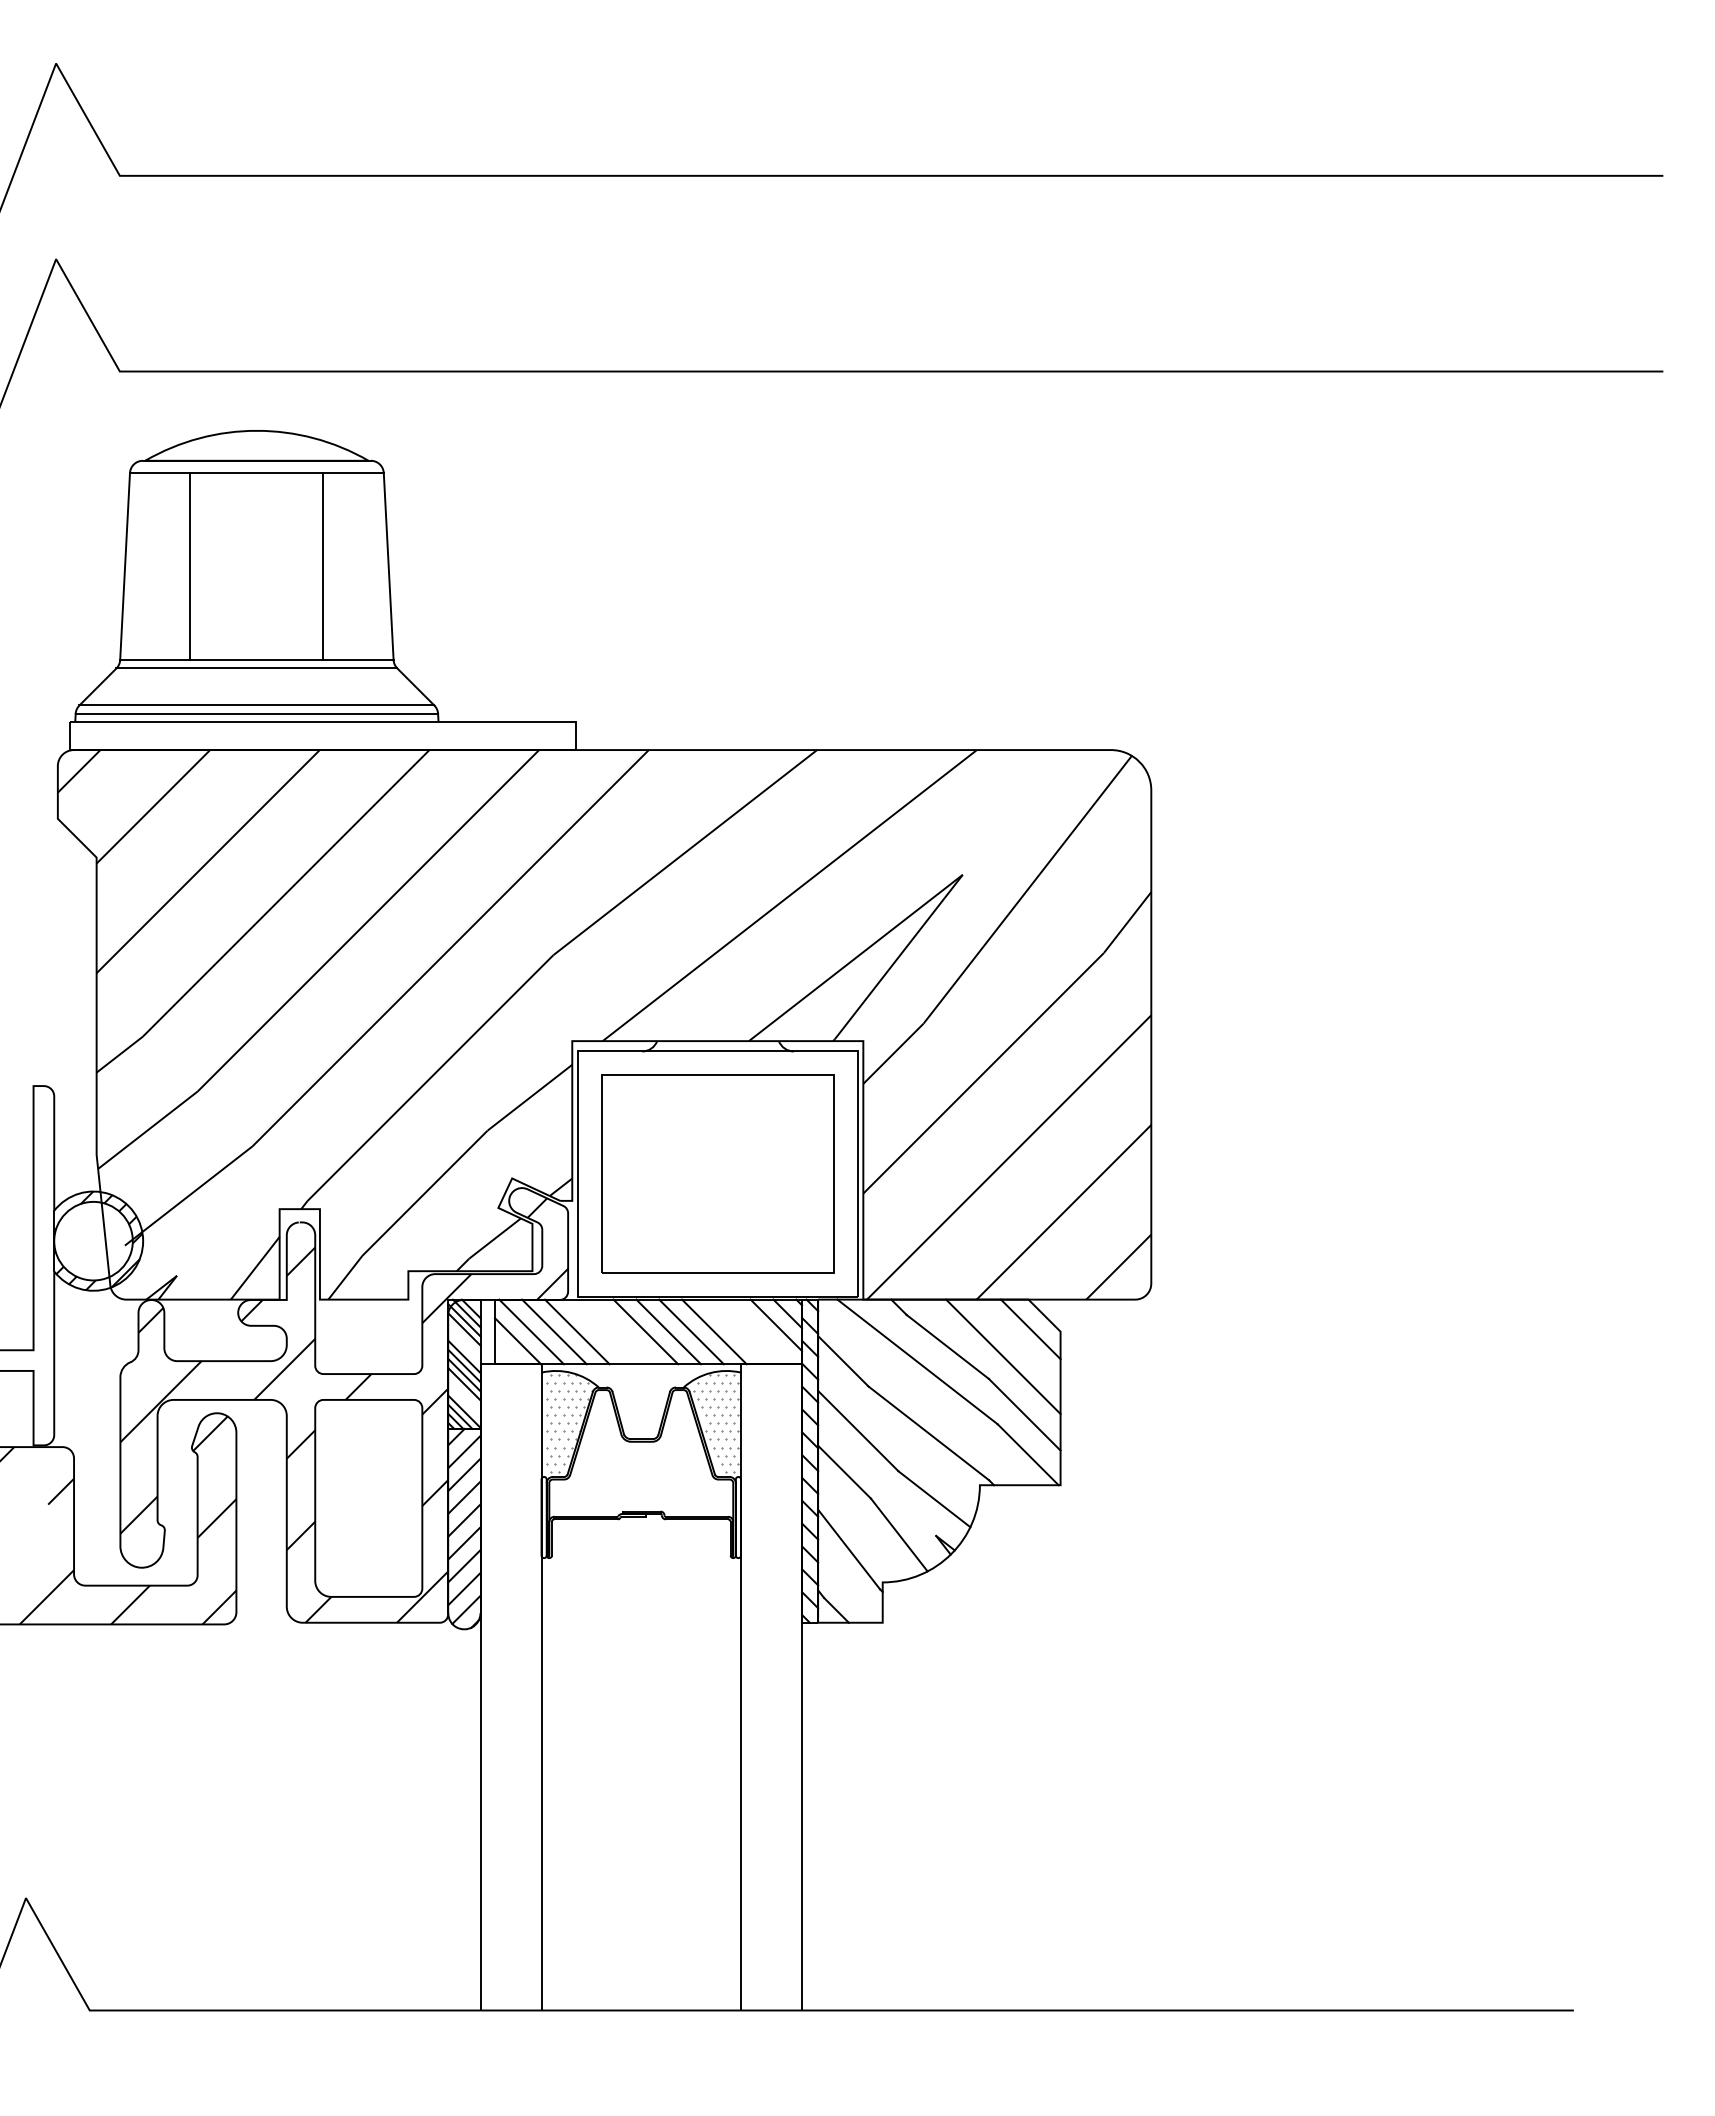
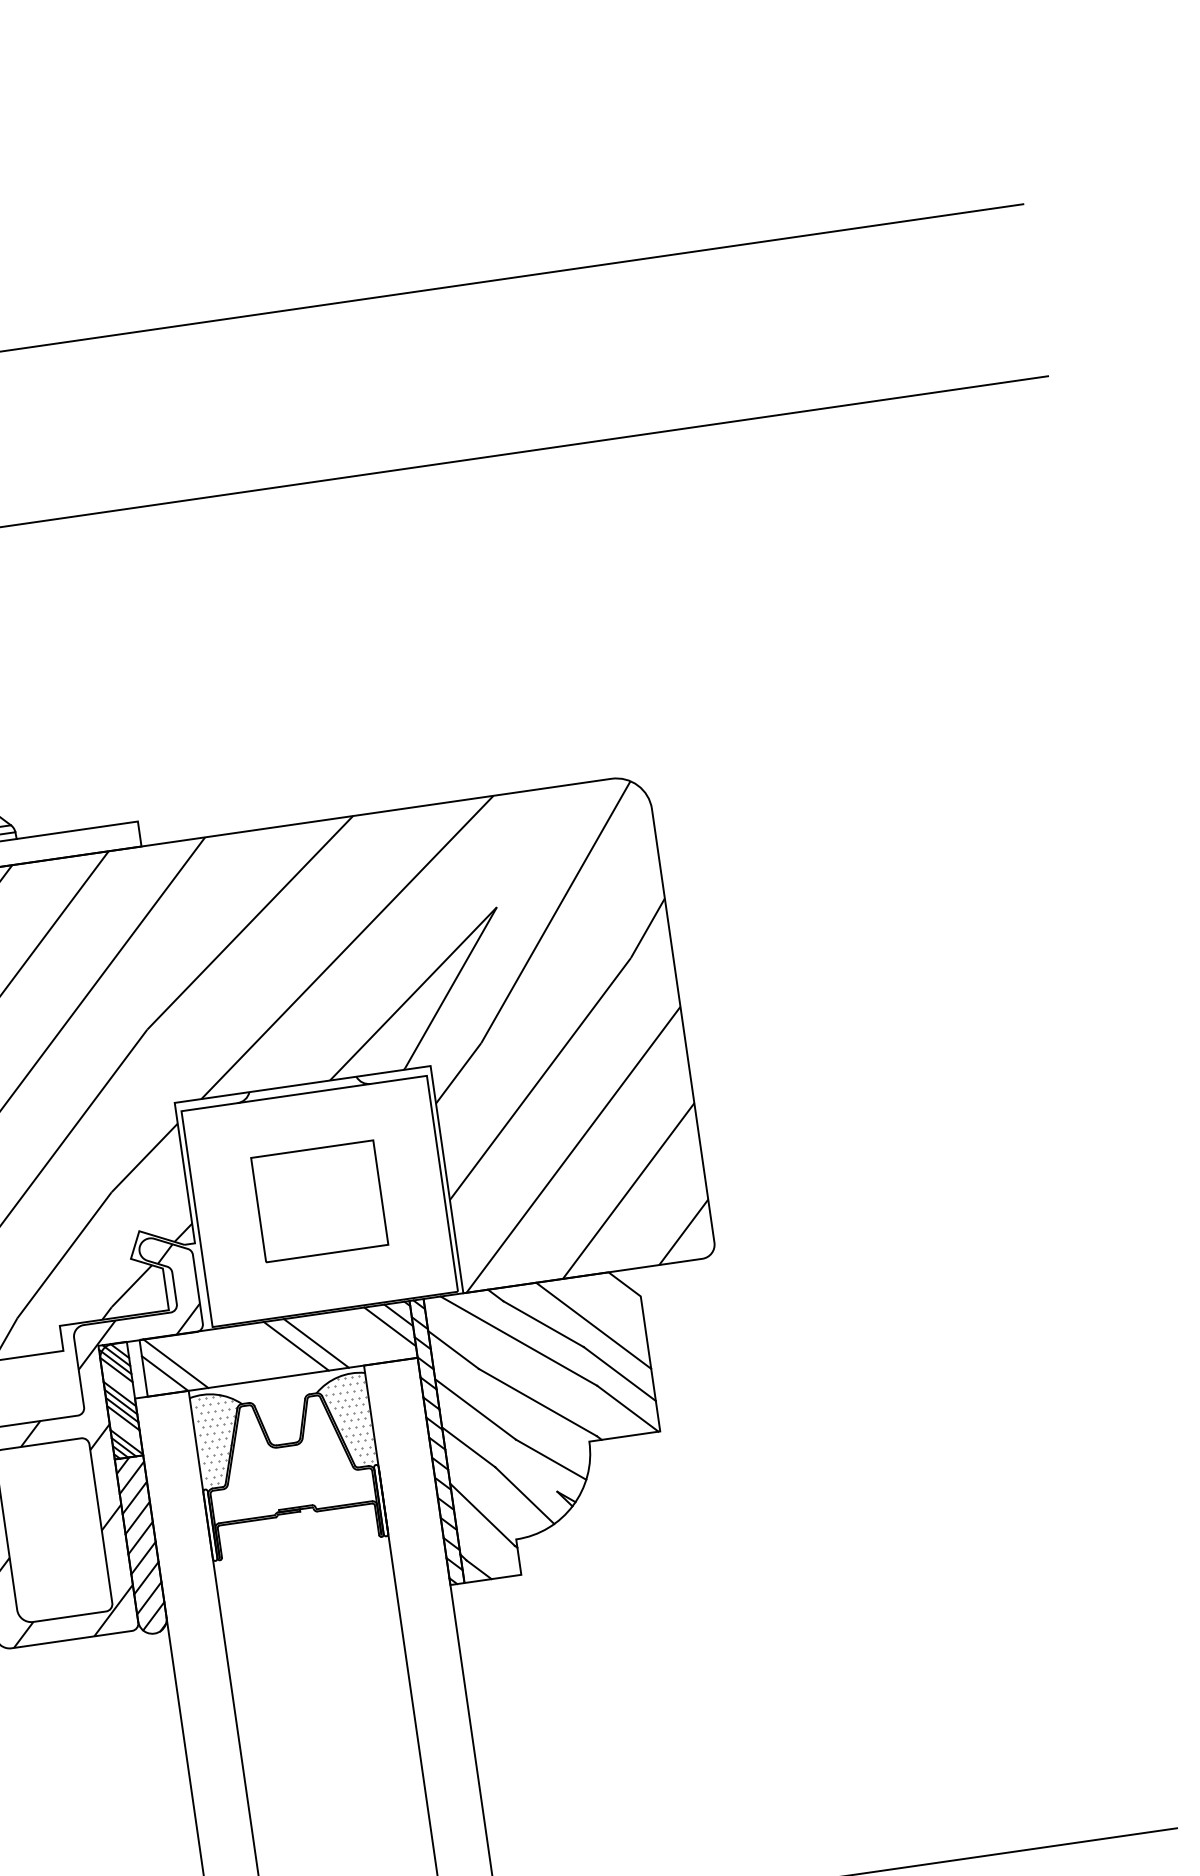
part: (717, 1173) -> (319, 1200), size x0.6
line: (1030, 1329) -> (614, 1298), removed
line: (554, 1331) -> (195, 1360), removed
line: (576, 1331) -> (215, 1357), removed
line: (645, 1331) -> (275, 1348), removed
line: (714, 1331) -> (336, 1340), removed

